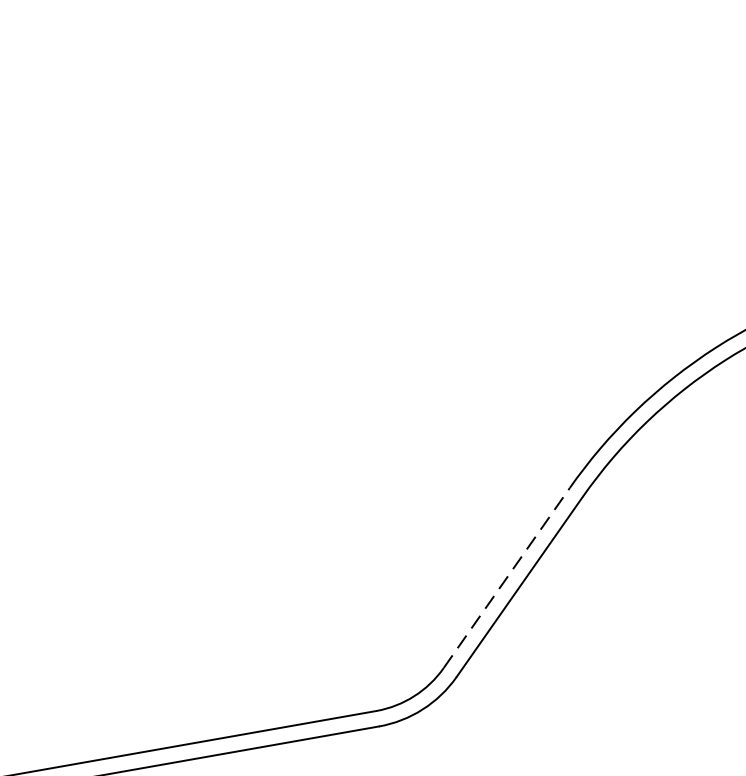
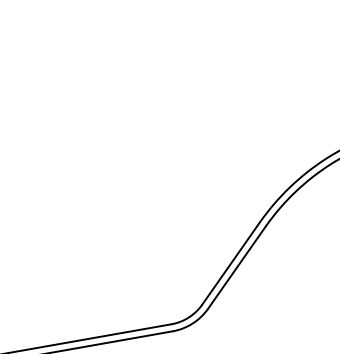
line: (507, 577) -> (231, 263), dashed -> solid

